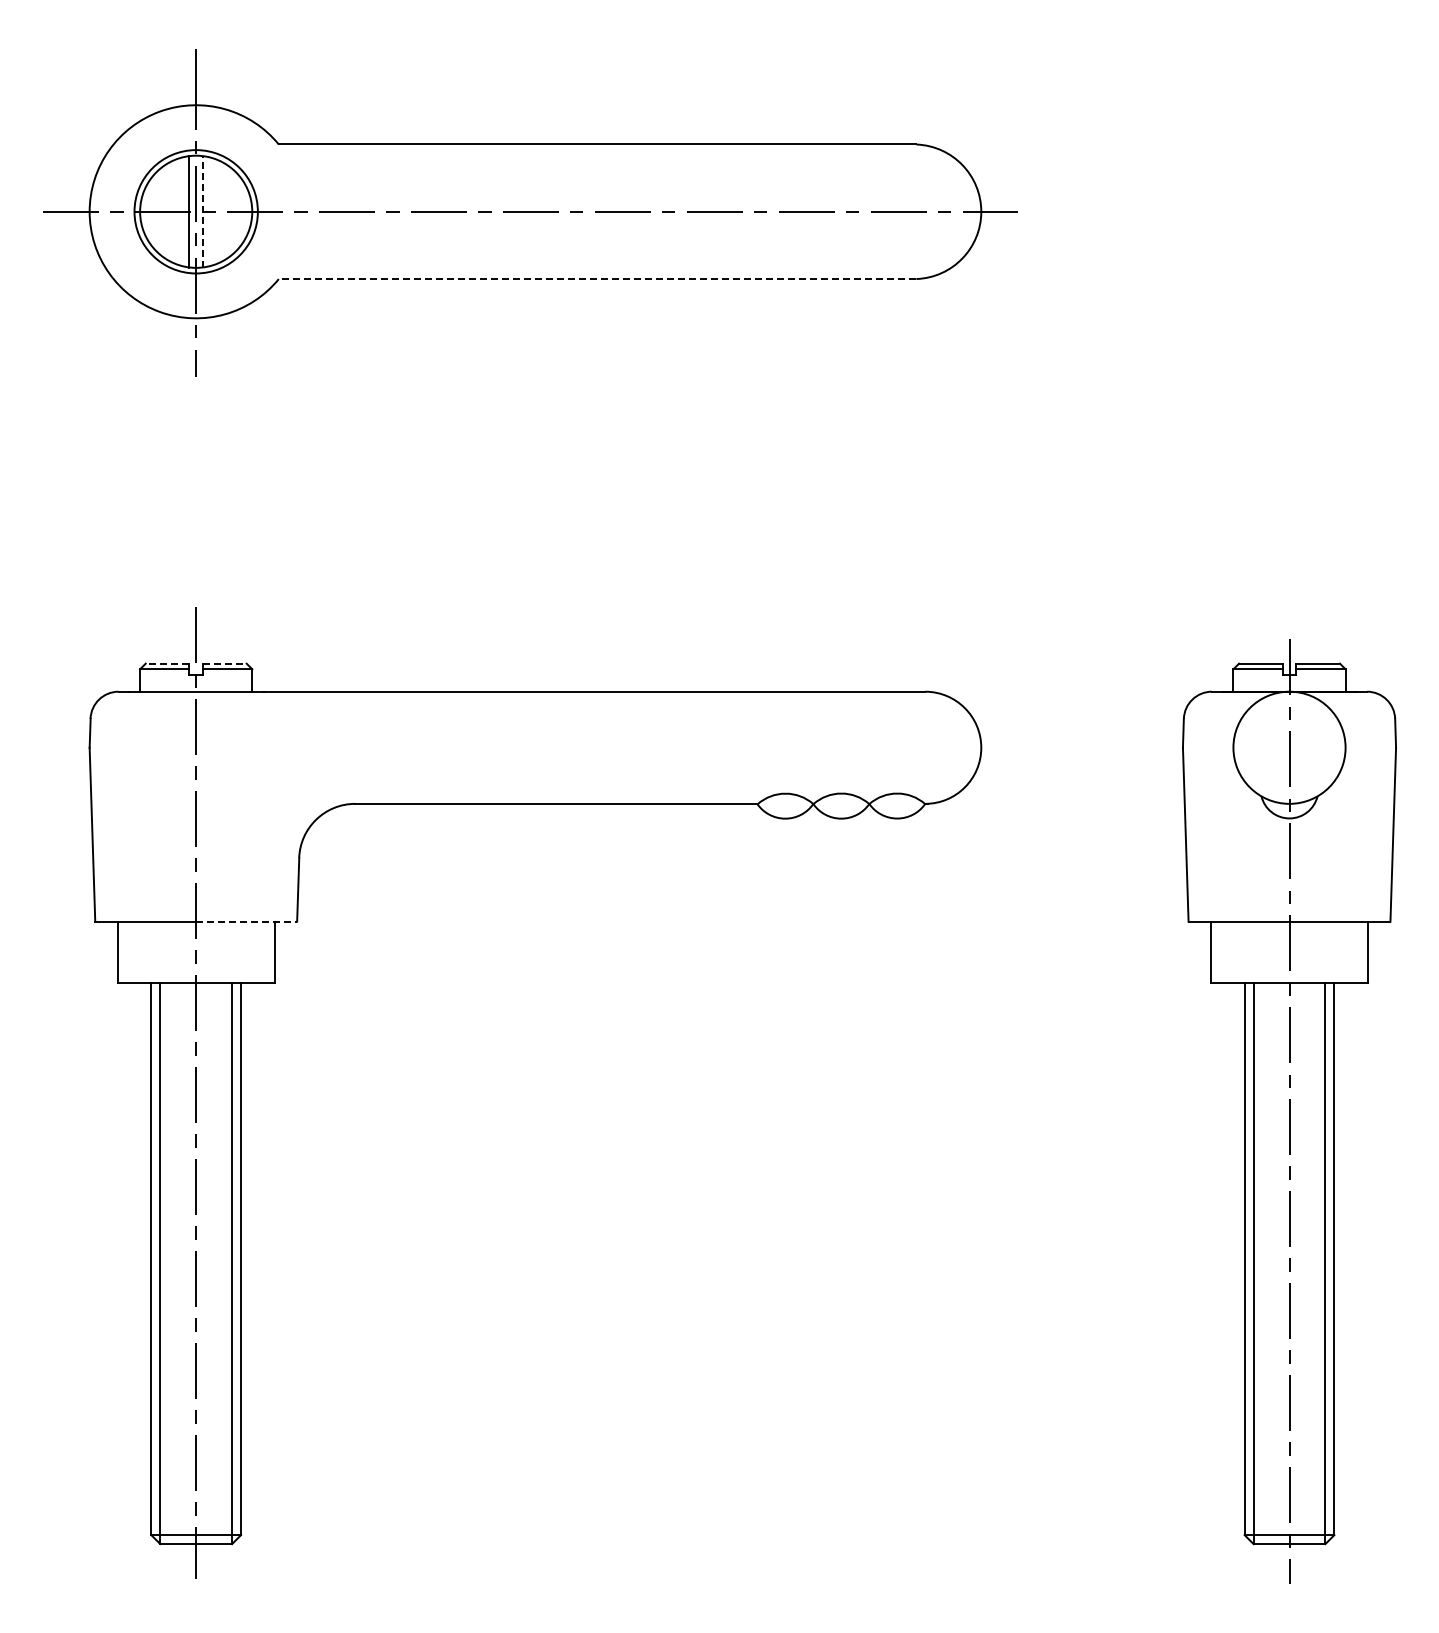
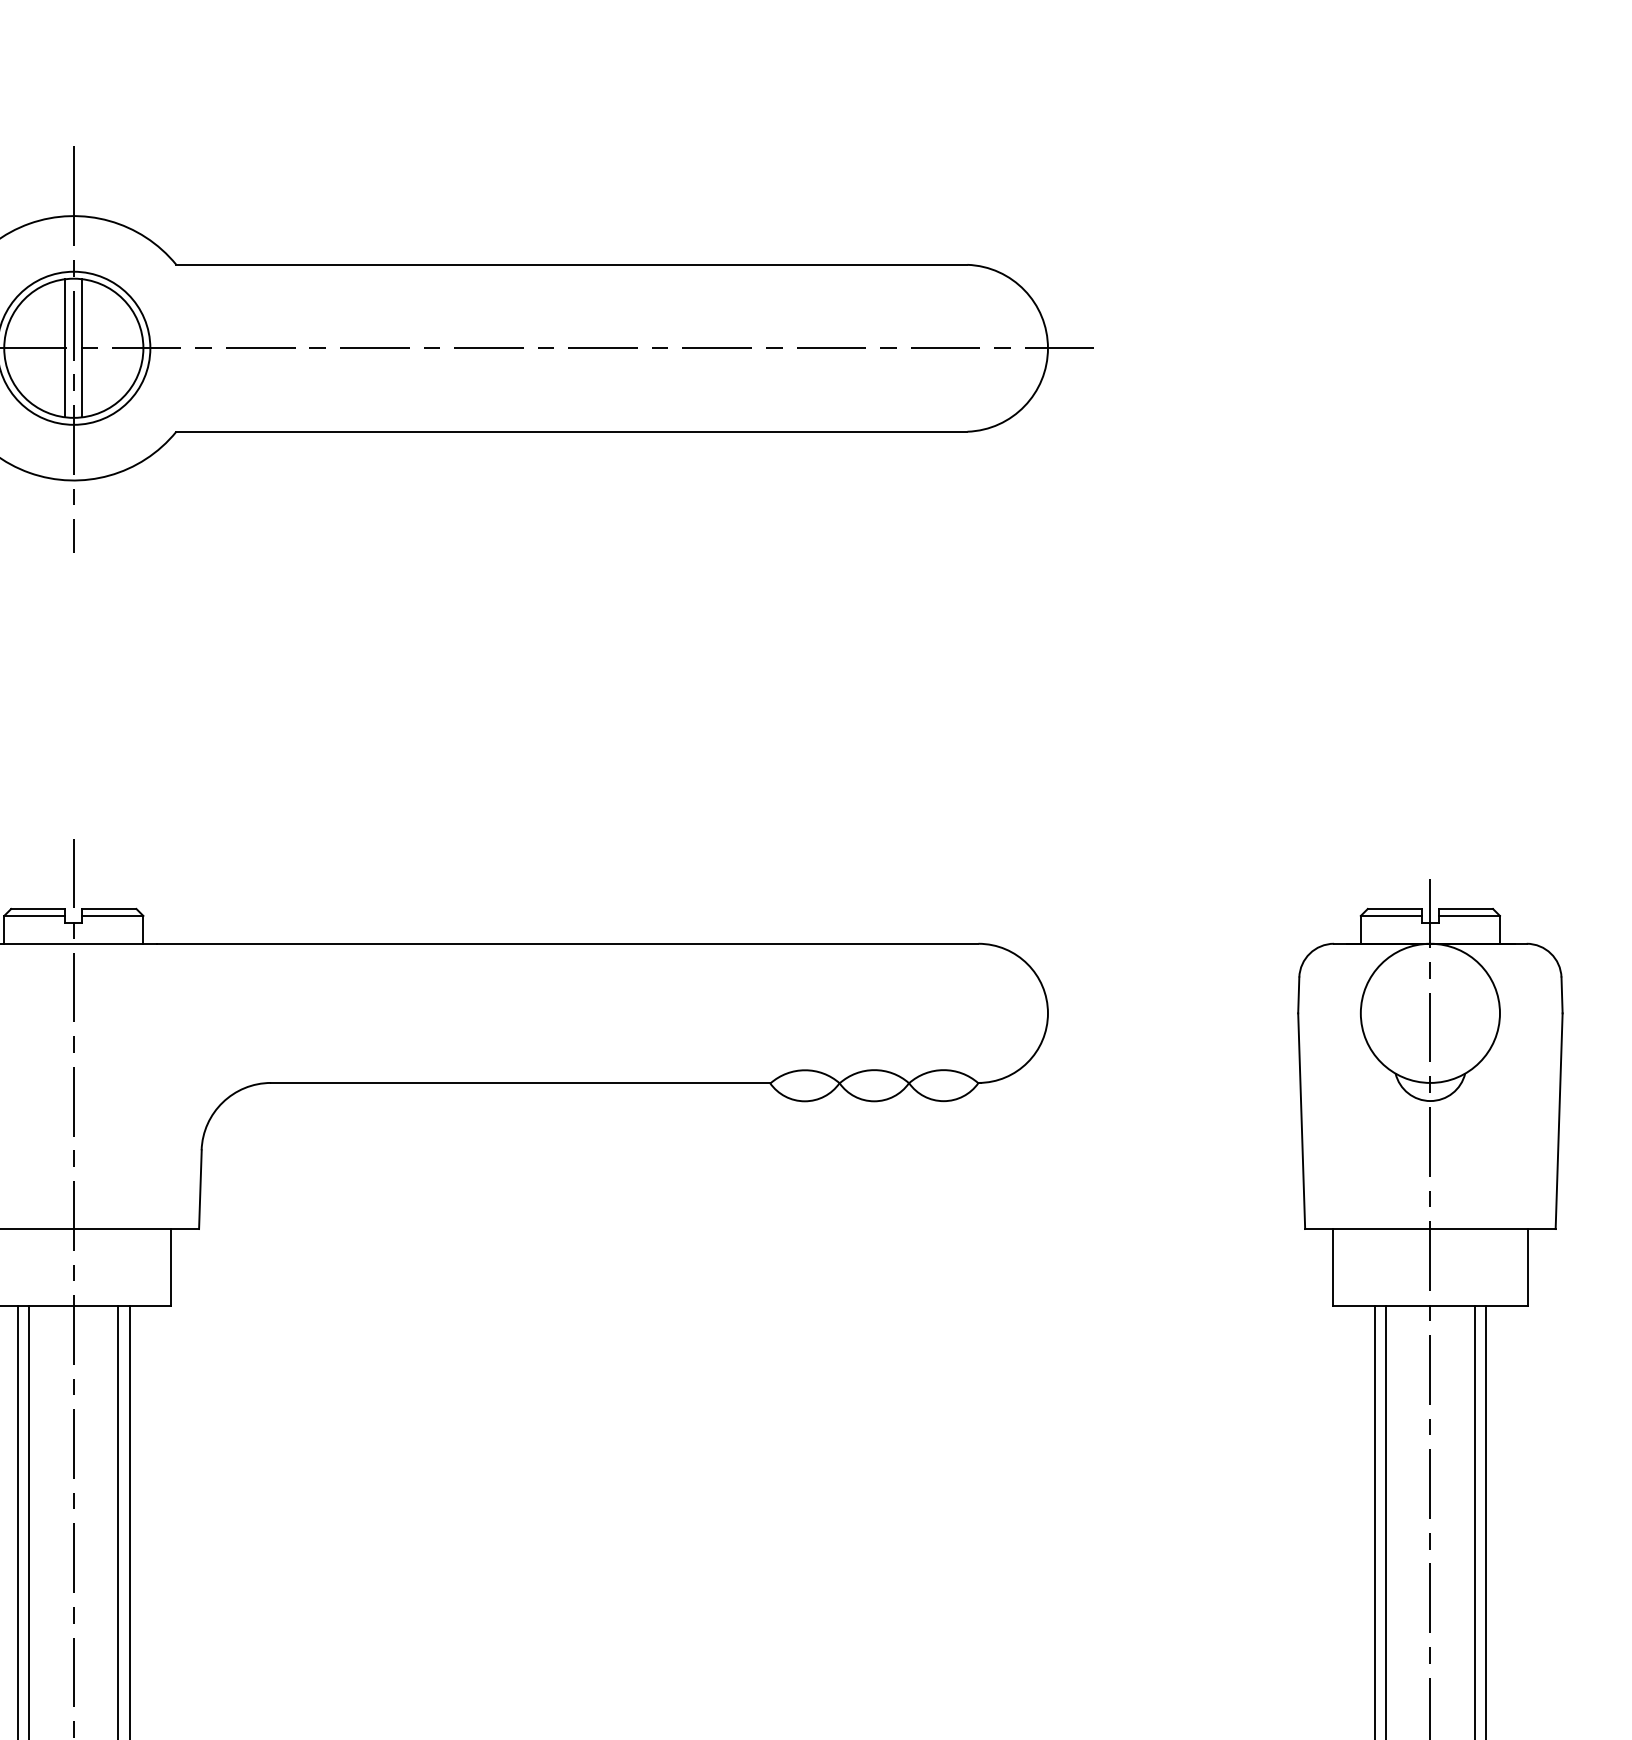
line: (202, 211) -> (81, 347), dashed -> solid
line: (597, 279) -> (571, 432), dashed -> solid
line: (167, 663) -> (38, 908), dashed -> solid
line: (224, 663) -> (108, 908), dashed -> solid
line: (247, 921) -> (137, 1228), dashed -> solid

